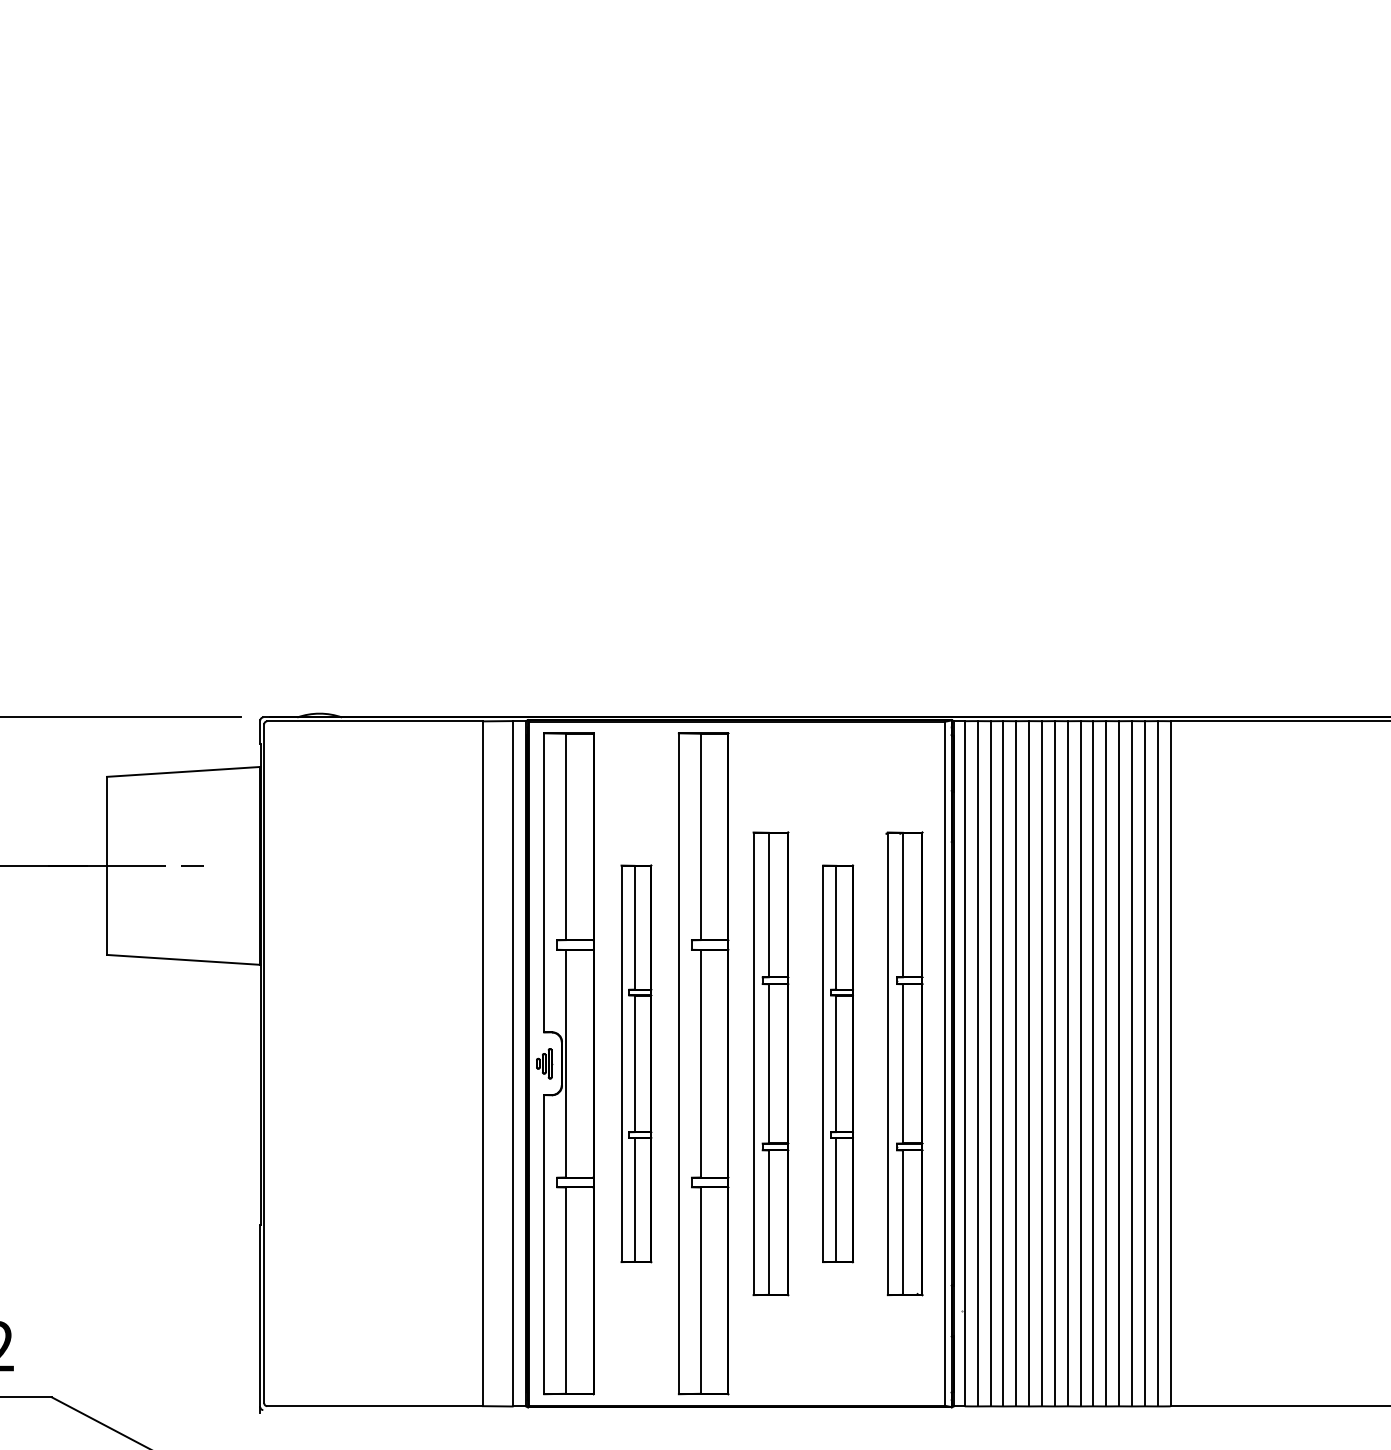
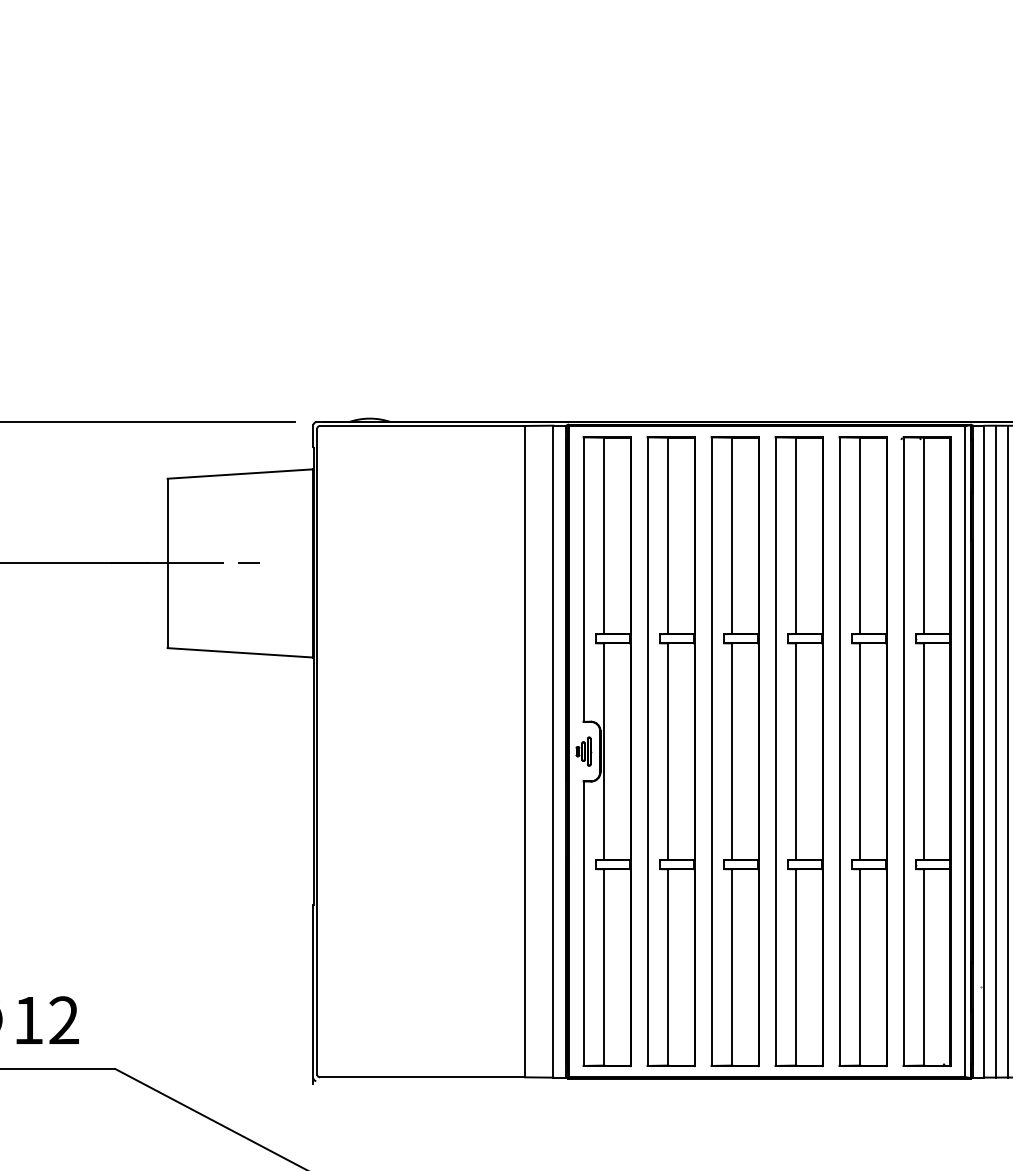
part: (636, 1063) -> (671, 751), size x1.67
part: (770, 1063) -> (798, 751), size x1.43
part: (837, 1063) -> (862, 751), size x1.67
part: (904, 1063) -> (926, 751), size x1.43

